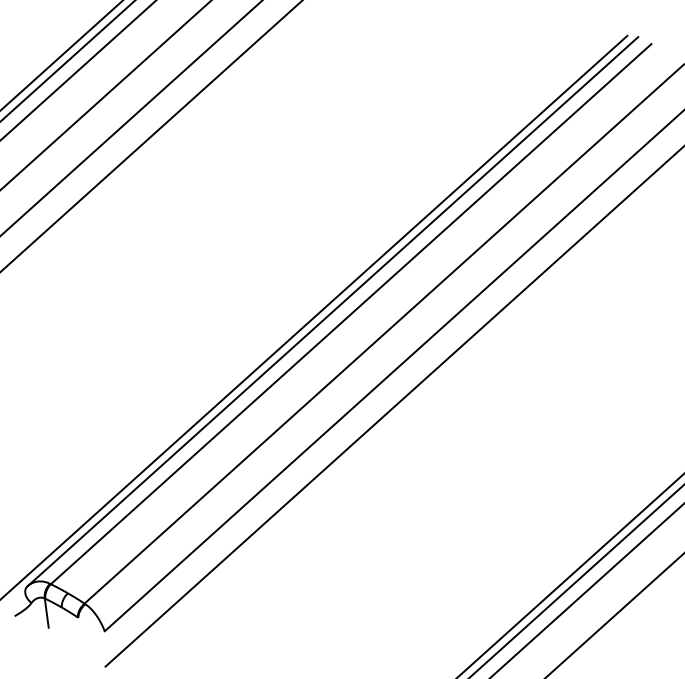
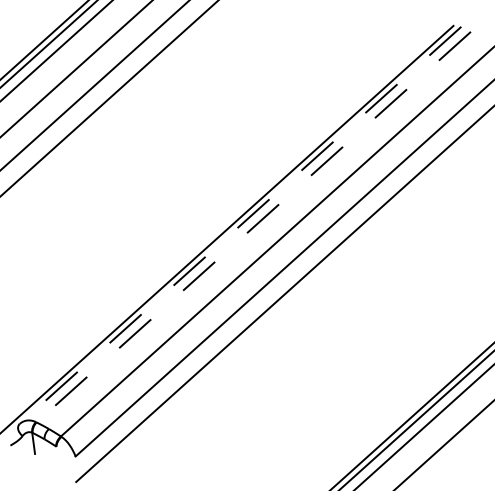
line: (332, 311) -> (240, 225), solid -> dashed
line: (350, 314) -> (253, 227), solid -> dashed

